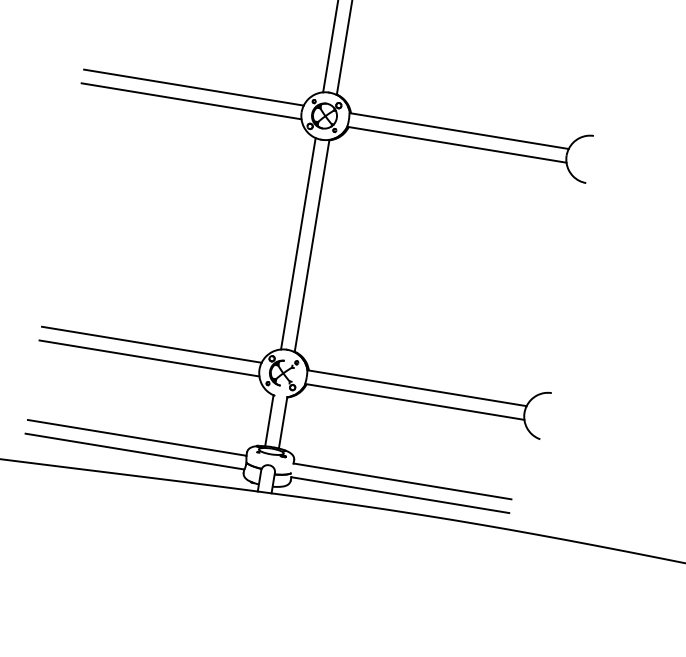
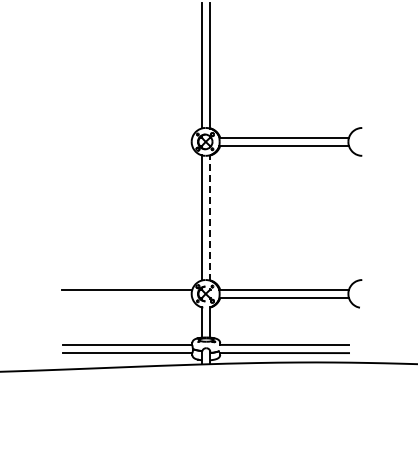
line: (194, 87) -> (127, 137), removed
line: (192, 100) -> (127, 145), removed
line: (312, 245) -> (210, 217), solid -> dashed
line: (149, 359) -> (127, 298), removed

